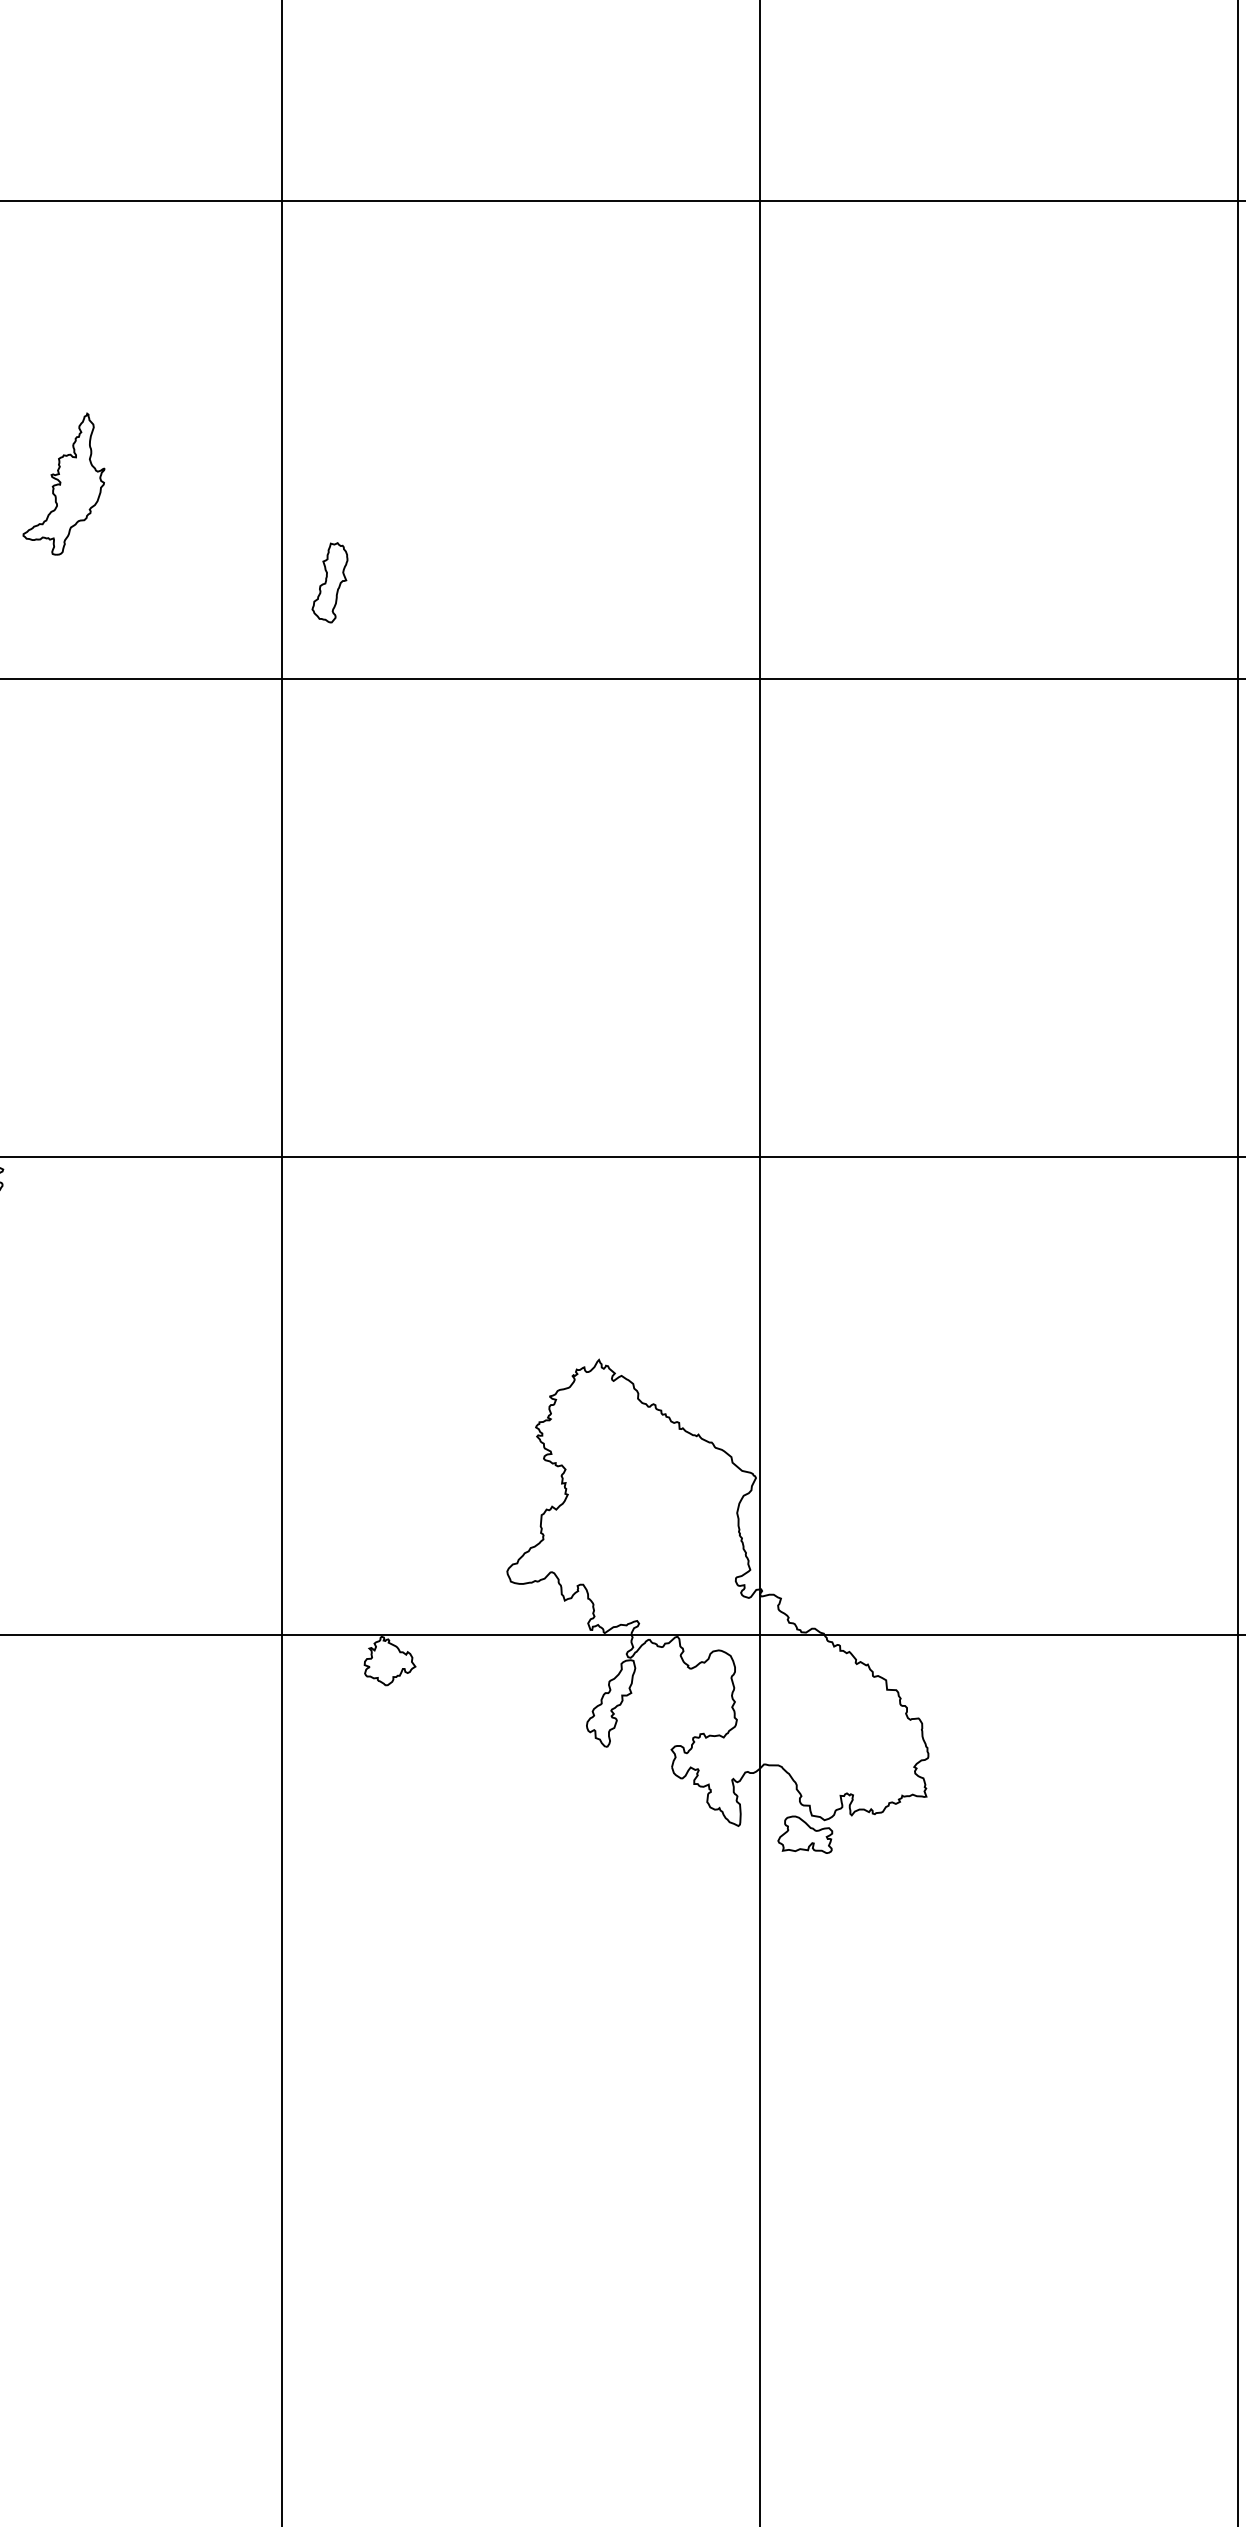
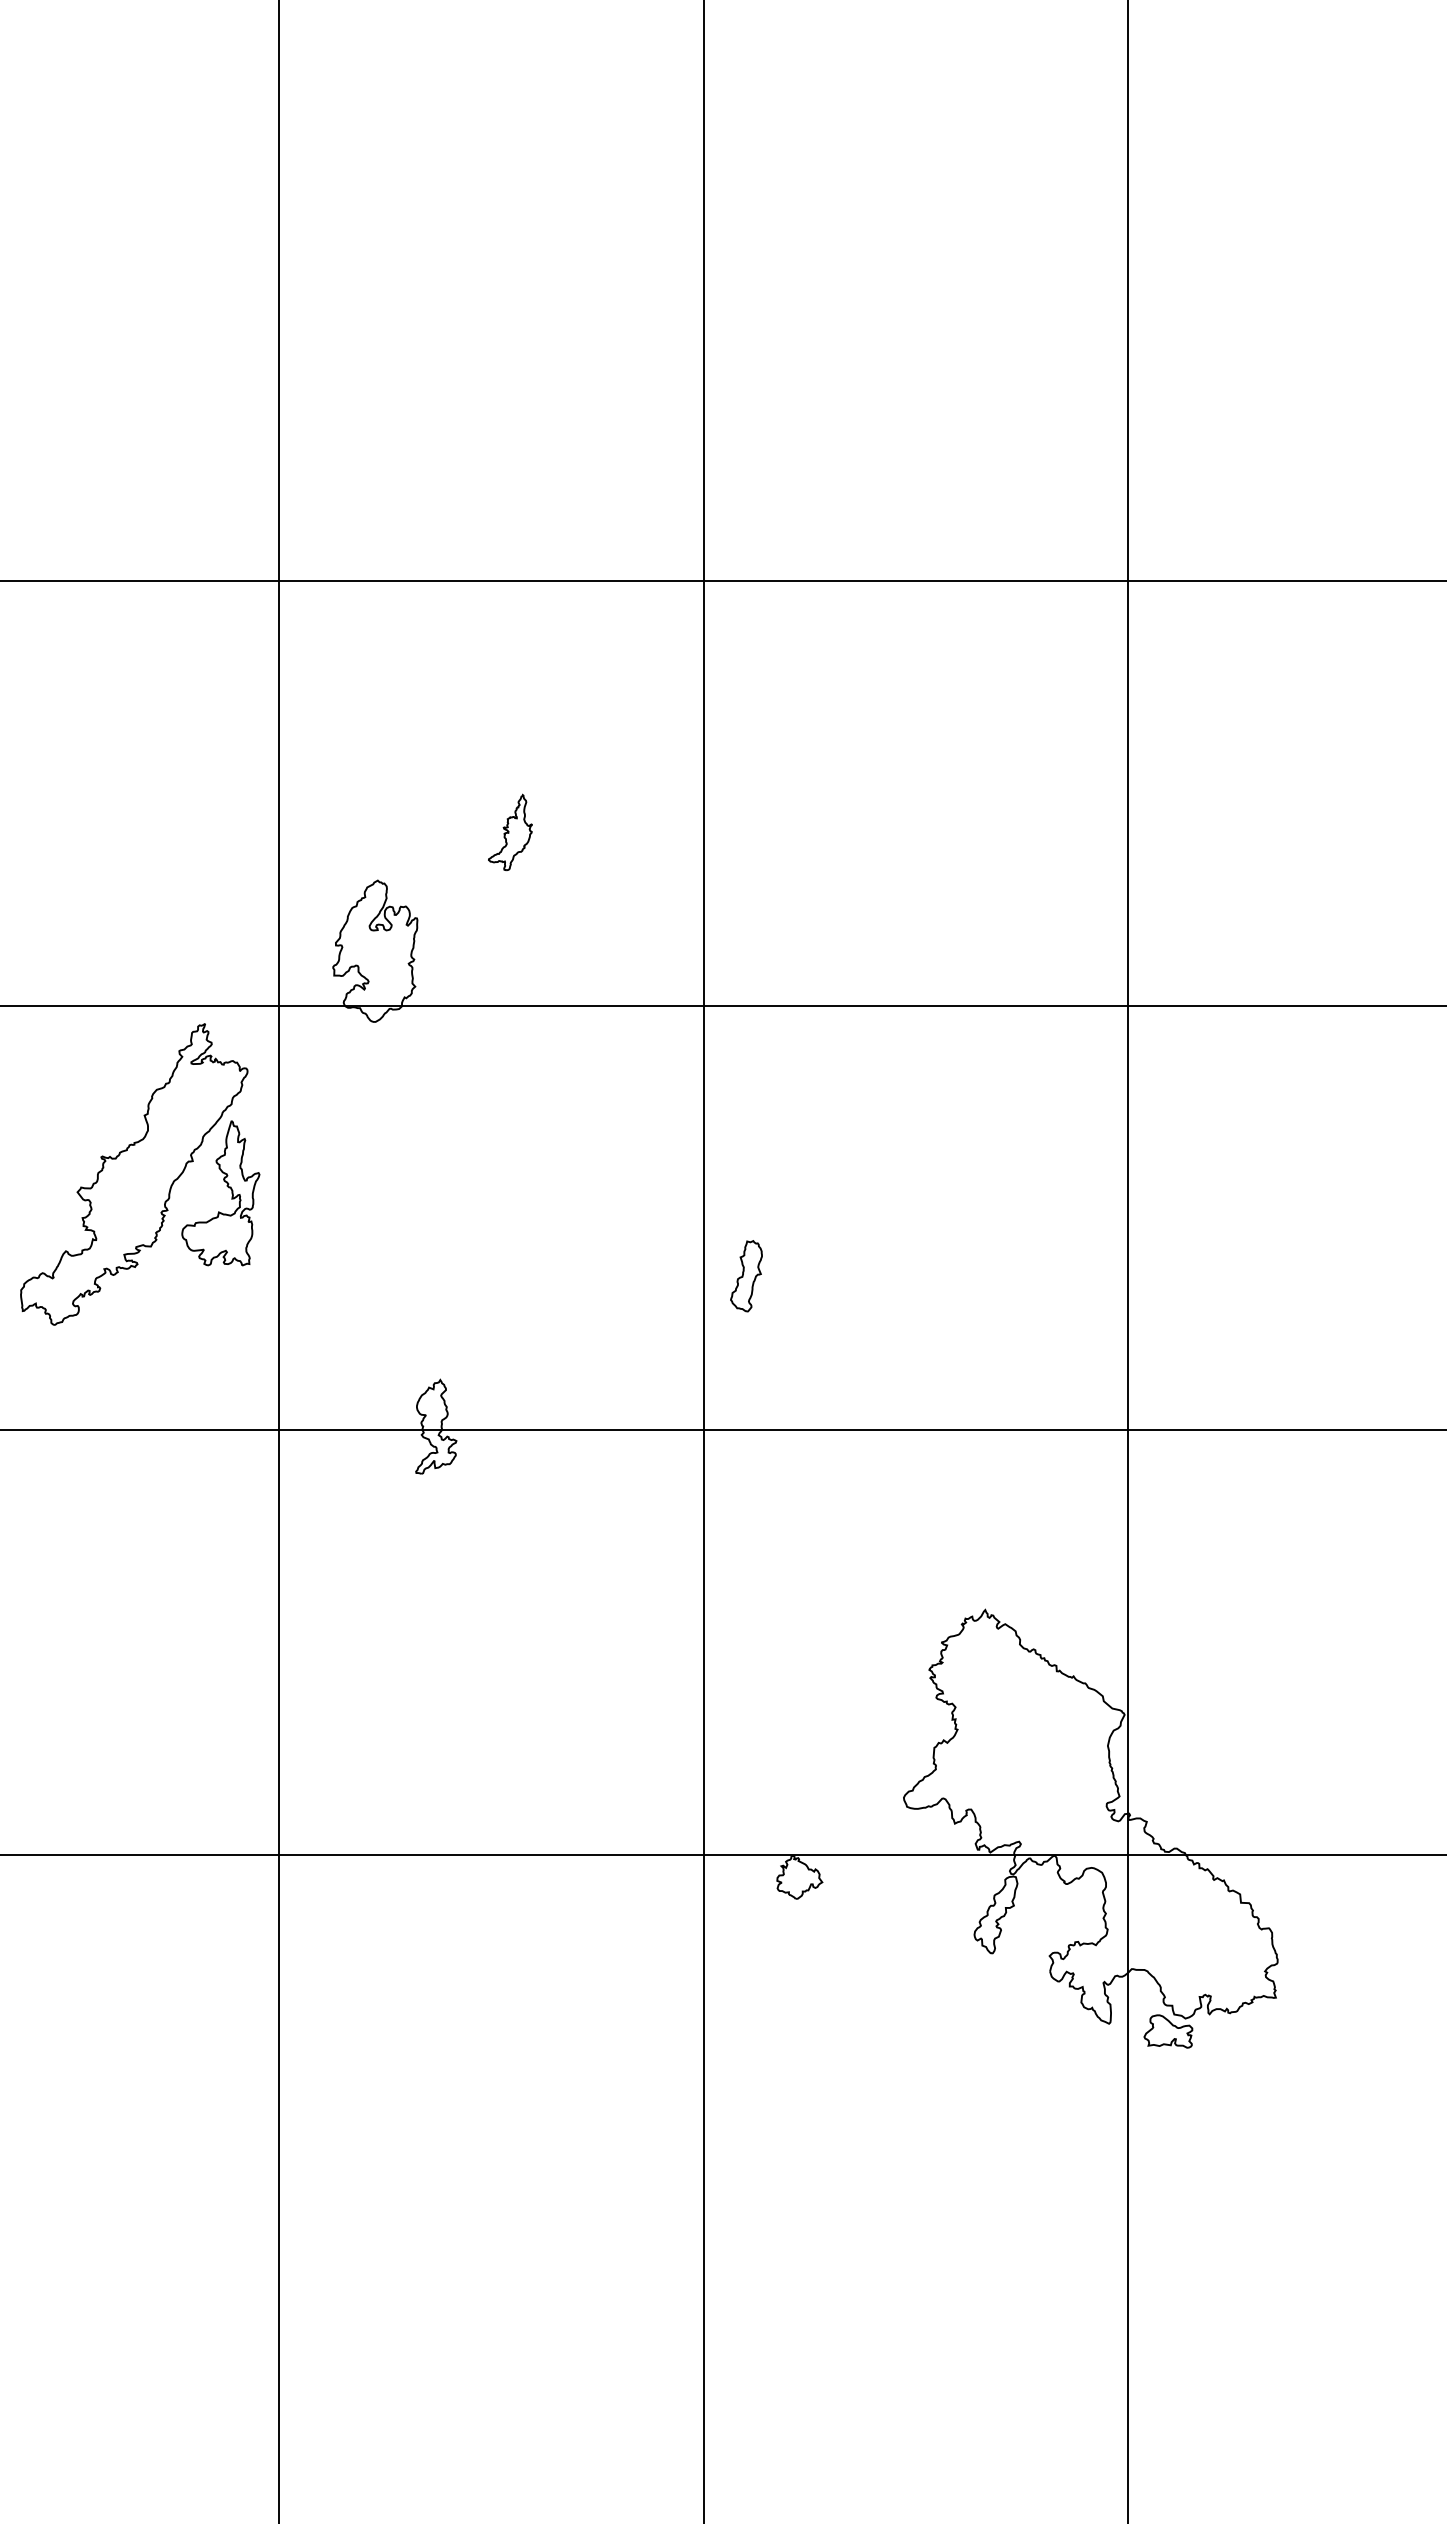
part: (64, 483) -> (510, 832), size x0.6
part: (330, 583) -> (746, 1276), moved

